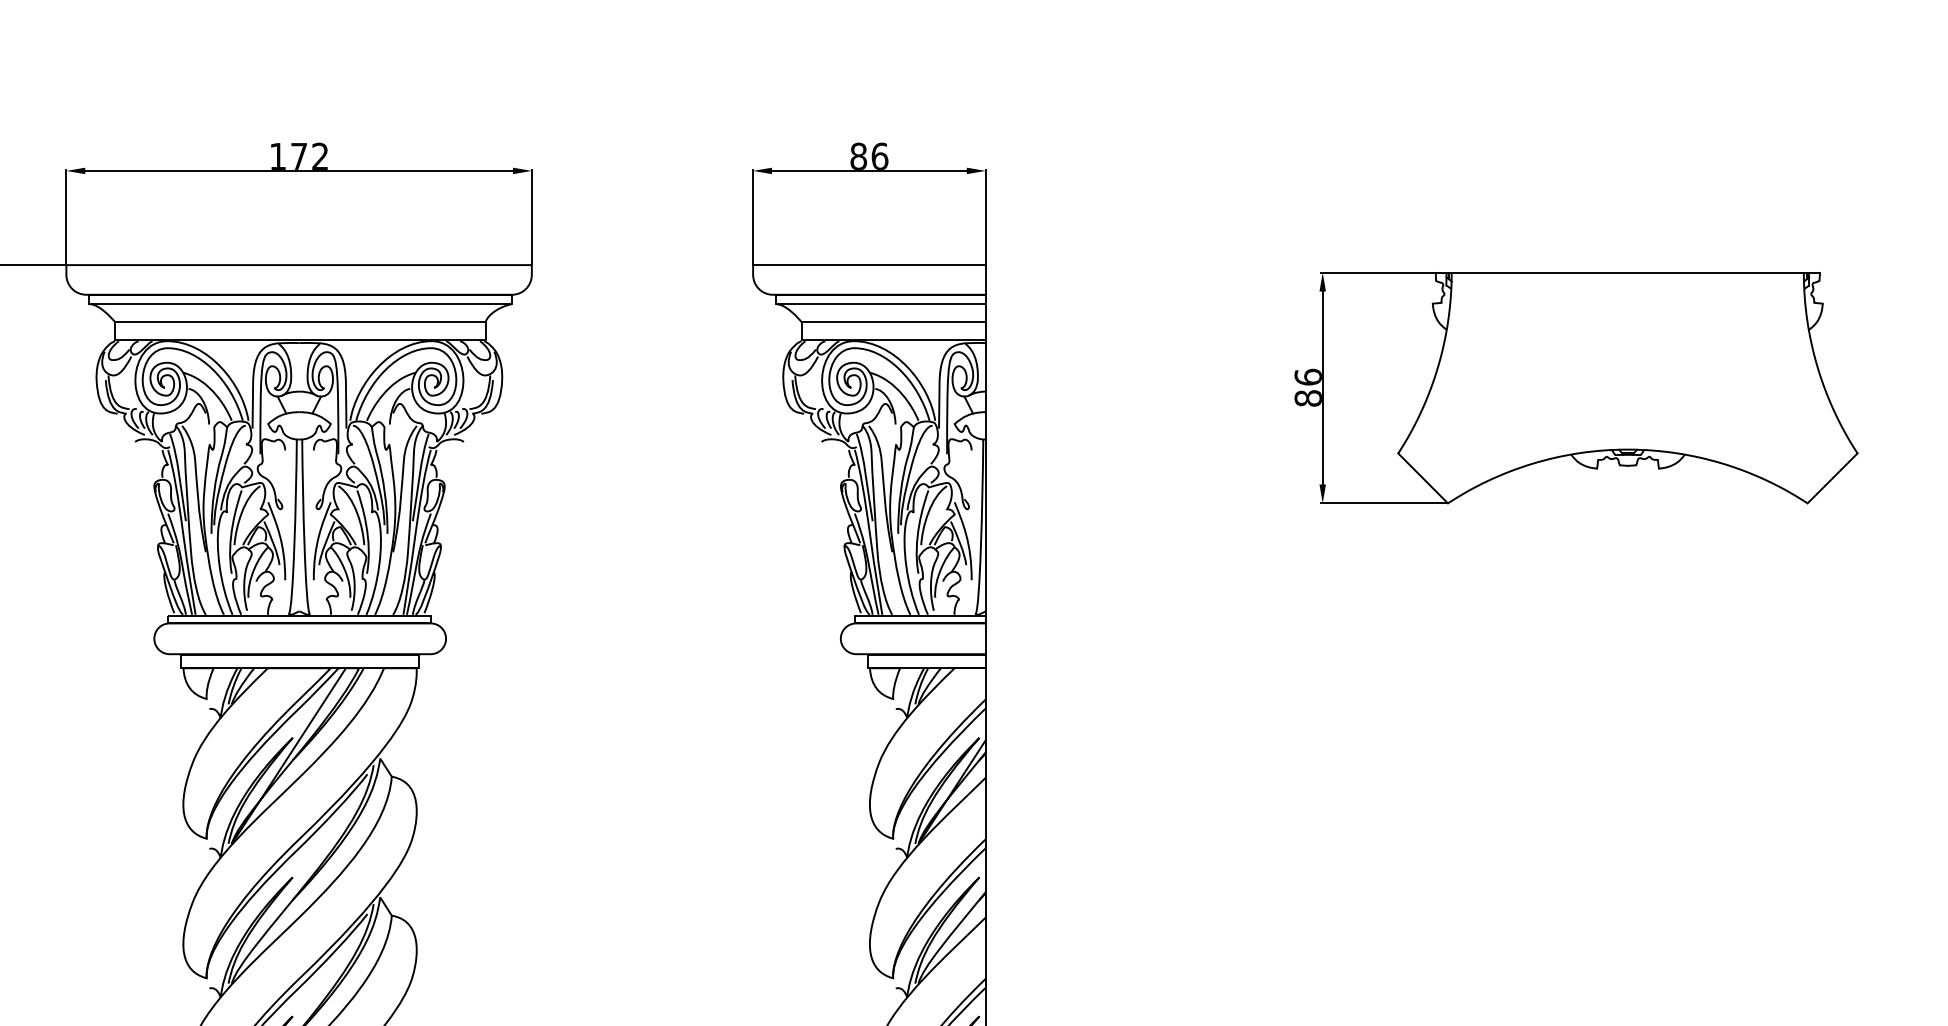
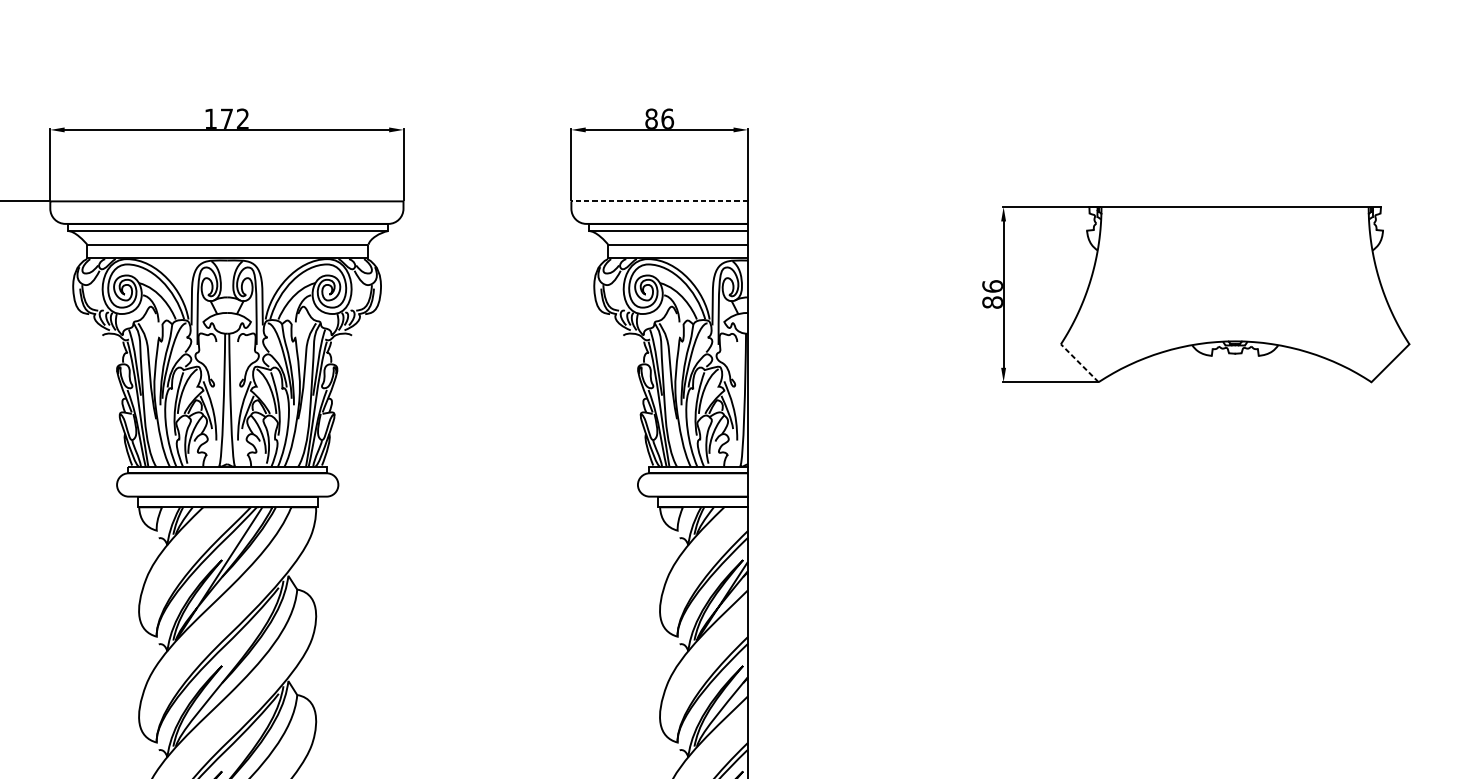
line: (868, 265) -> (658, 201), solid -> dashed
line: (1422, 478) -> (1079, 363), solid -> dashed

